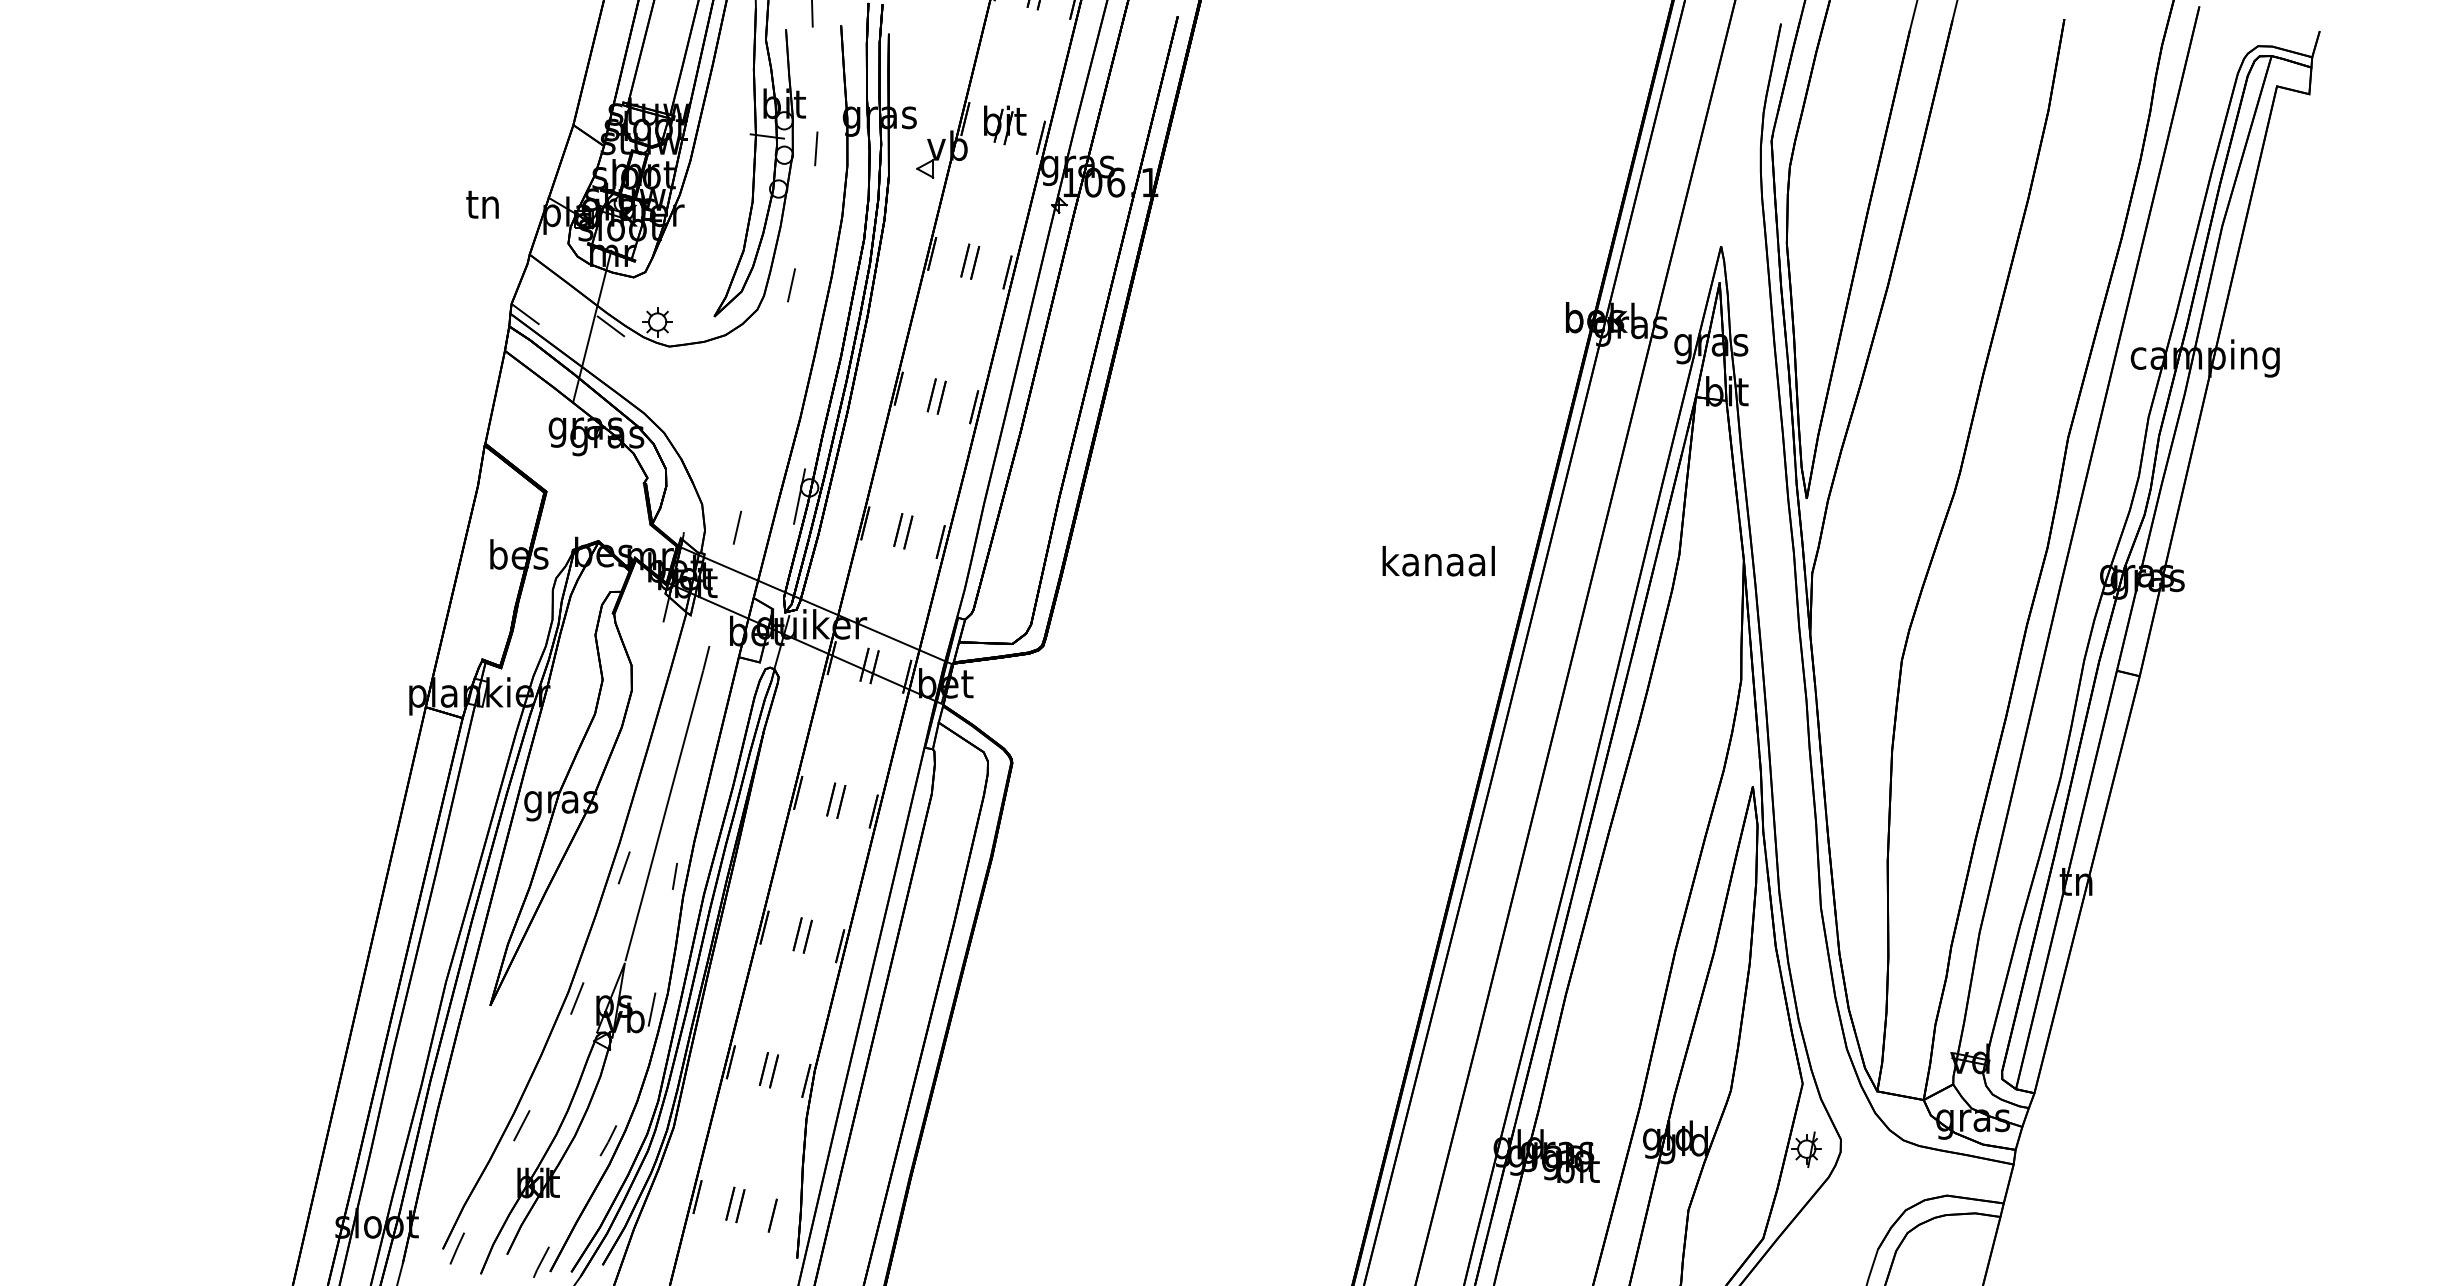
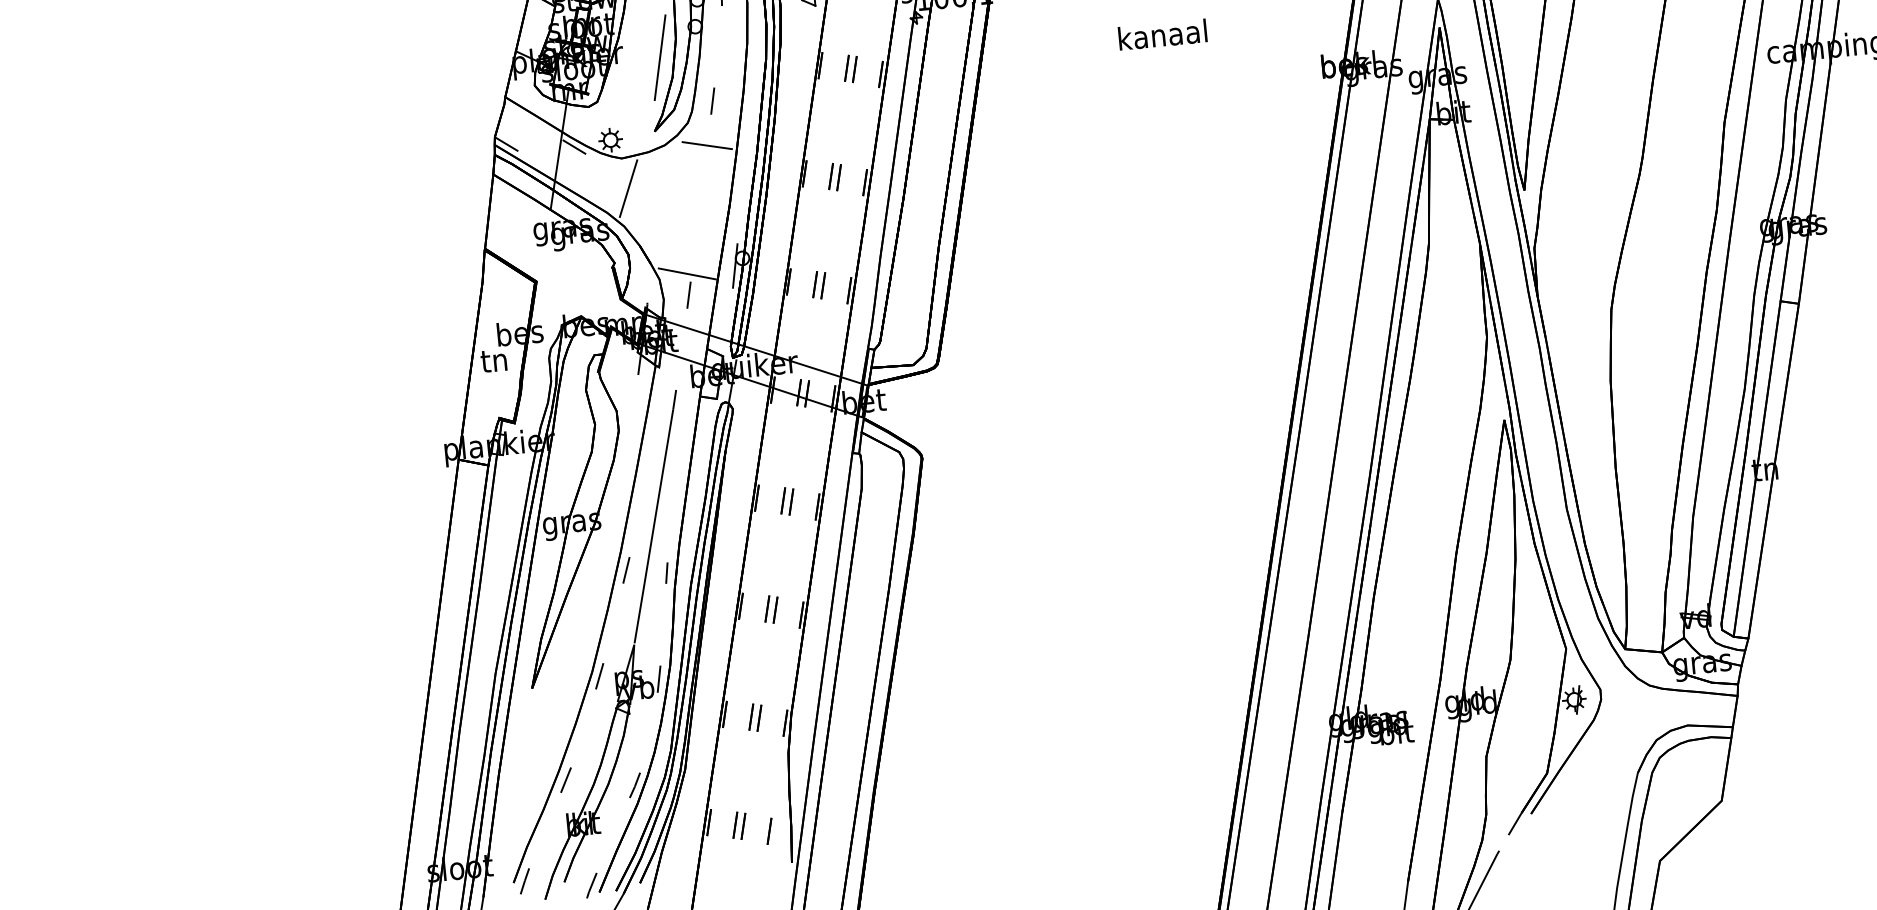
text: (482, 204) -> (493, 360), moved
line: (730, 223) -> (660, 57), added
line: (778, 340) -> (706, 145), added
line: (673, 385) -> (627, 188), added
line: (737, 500) -> (686, 273), added
text: (1438, 561) -> (1162, 35), moved

